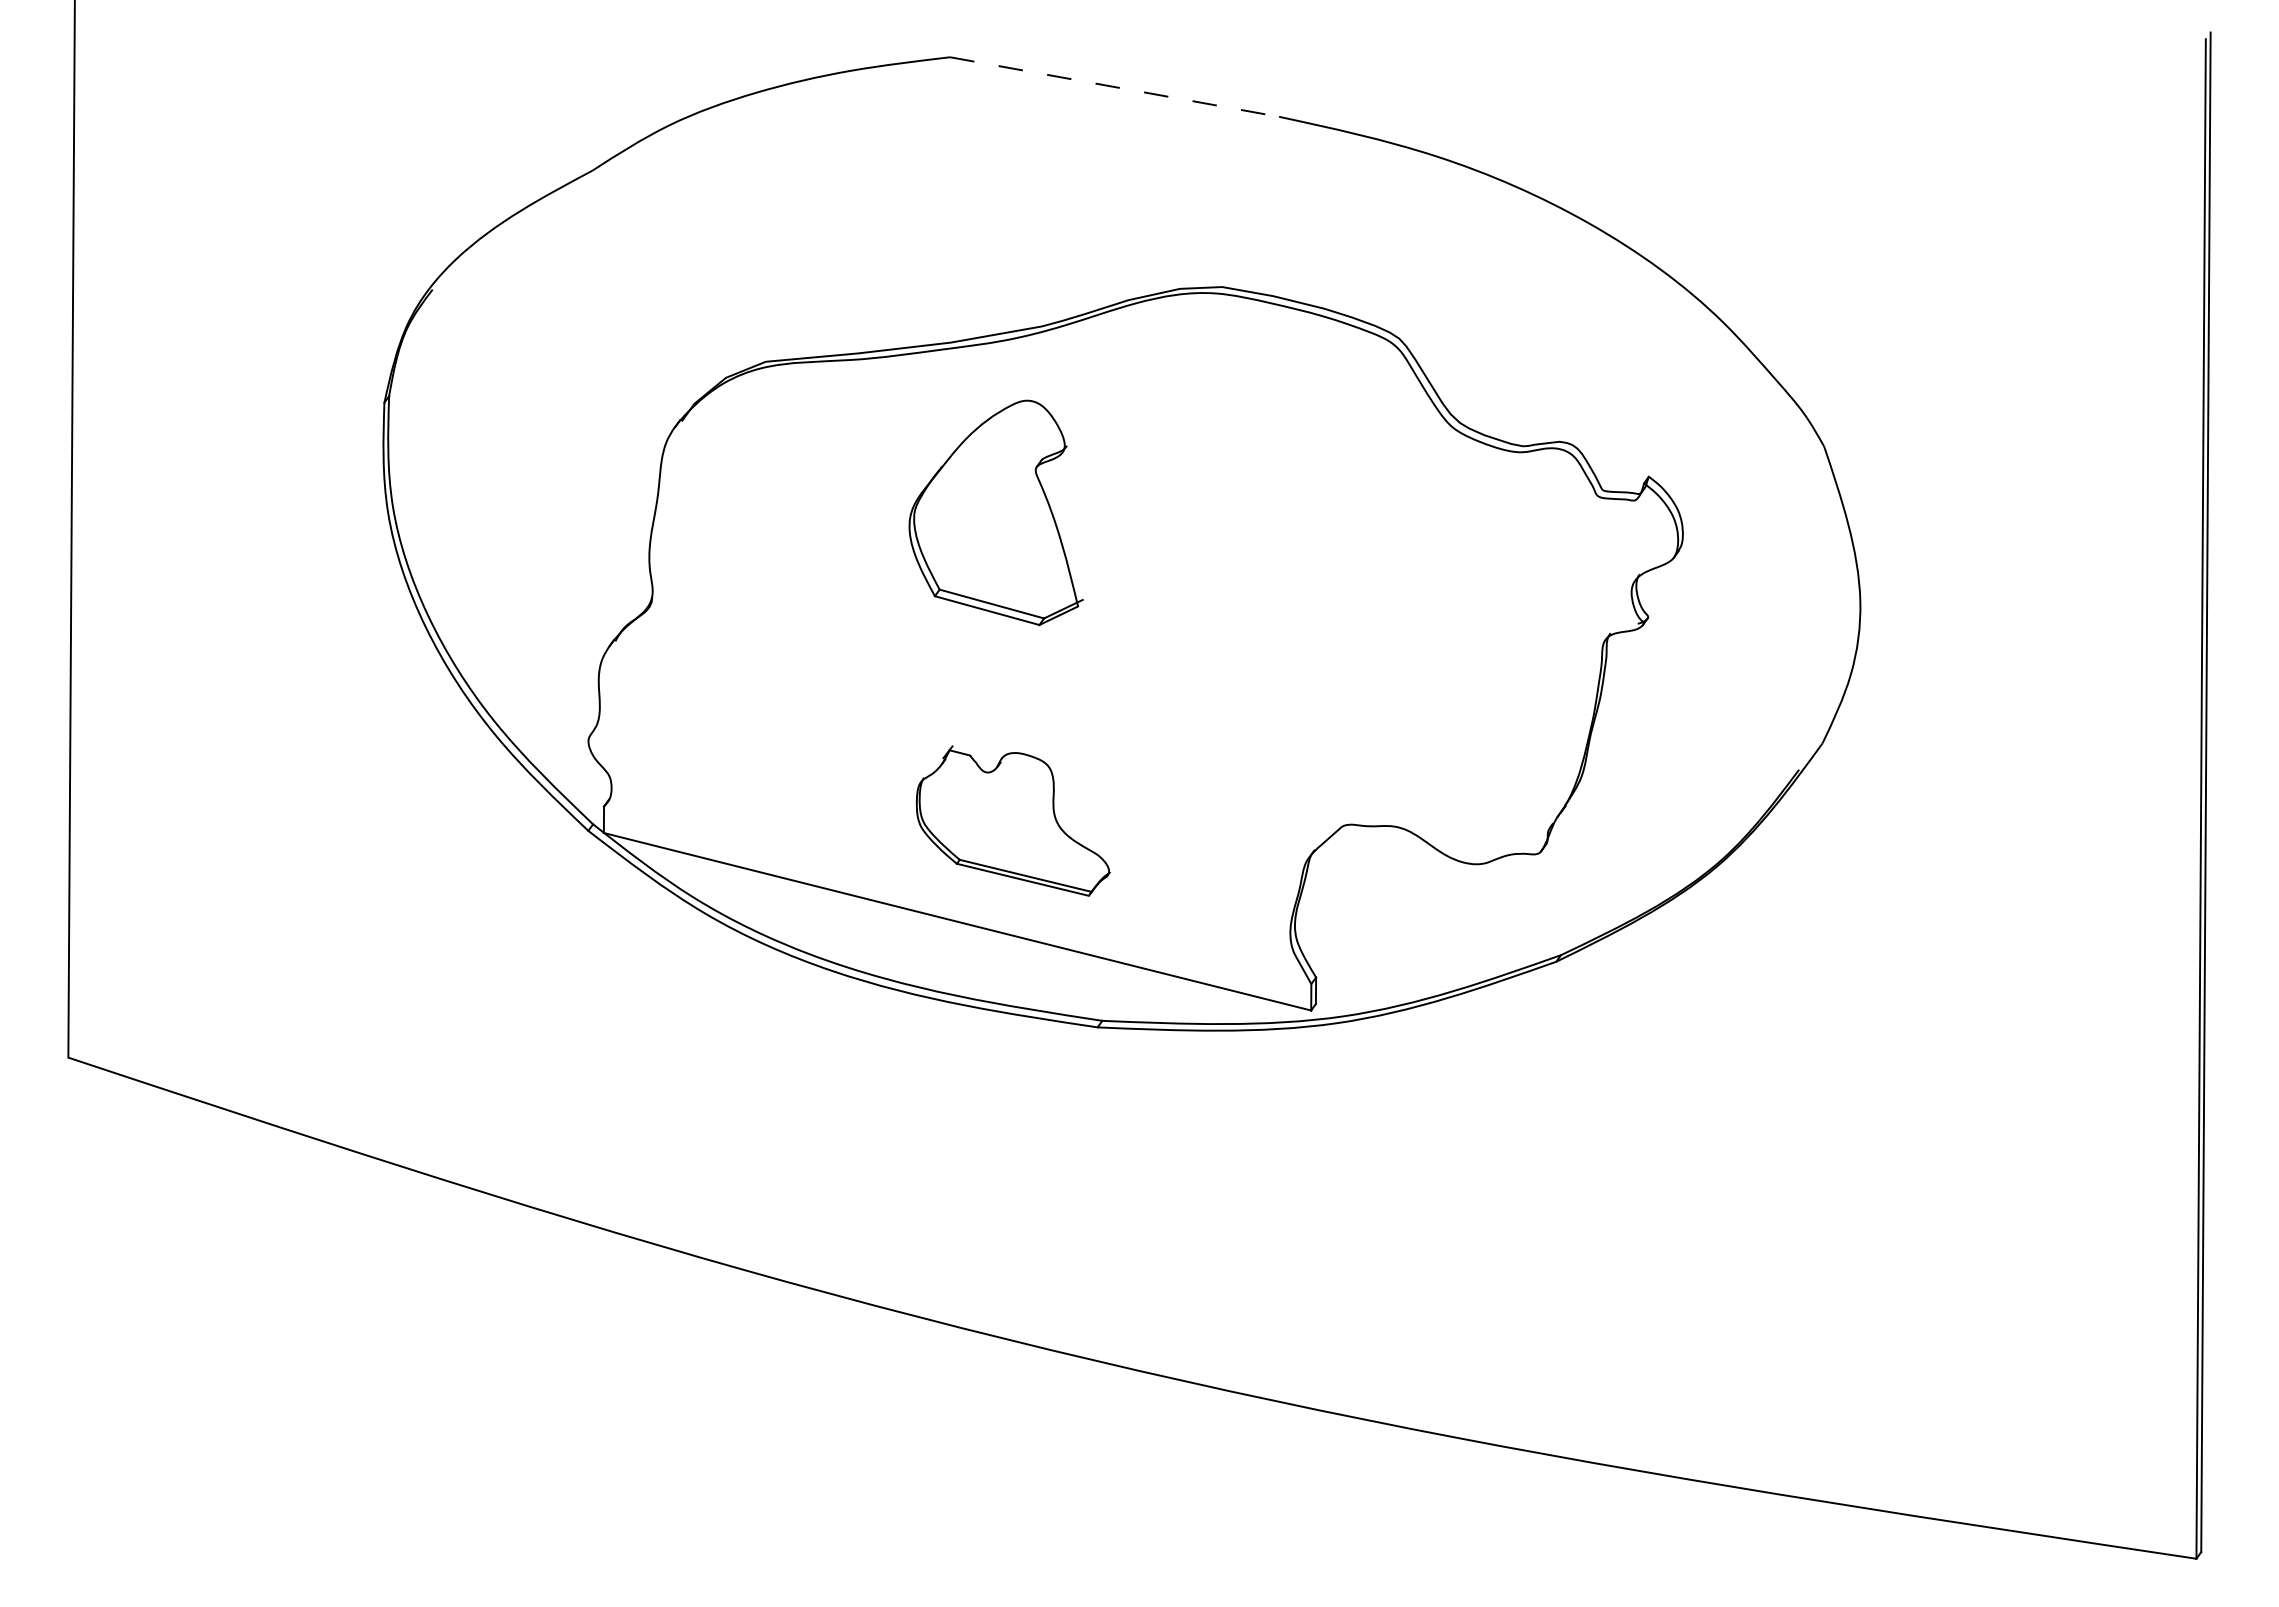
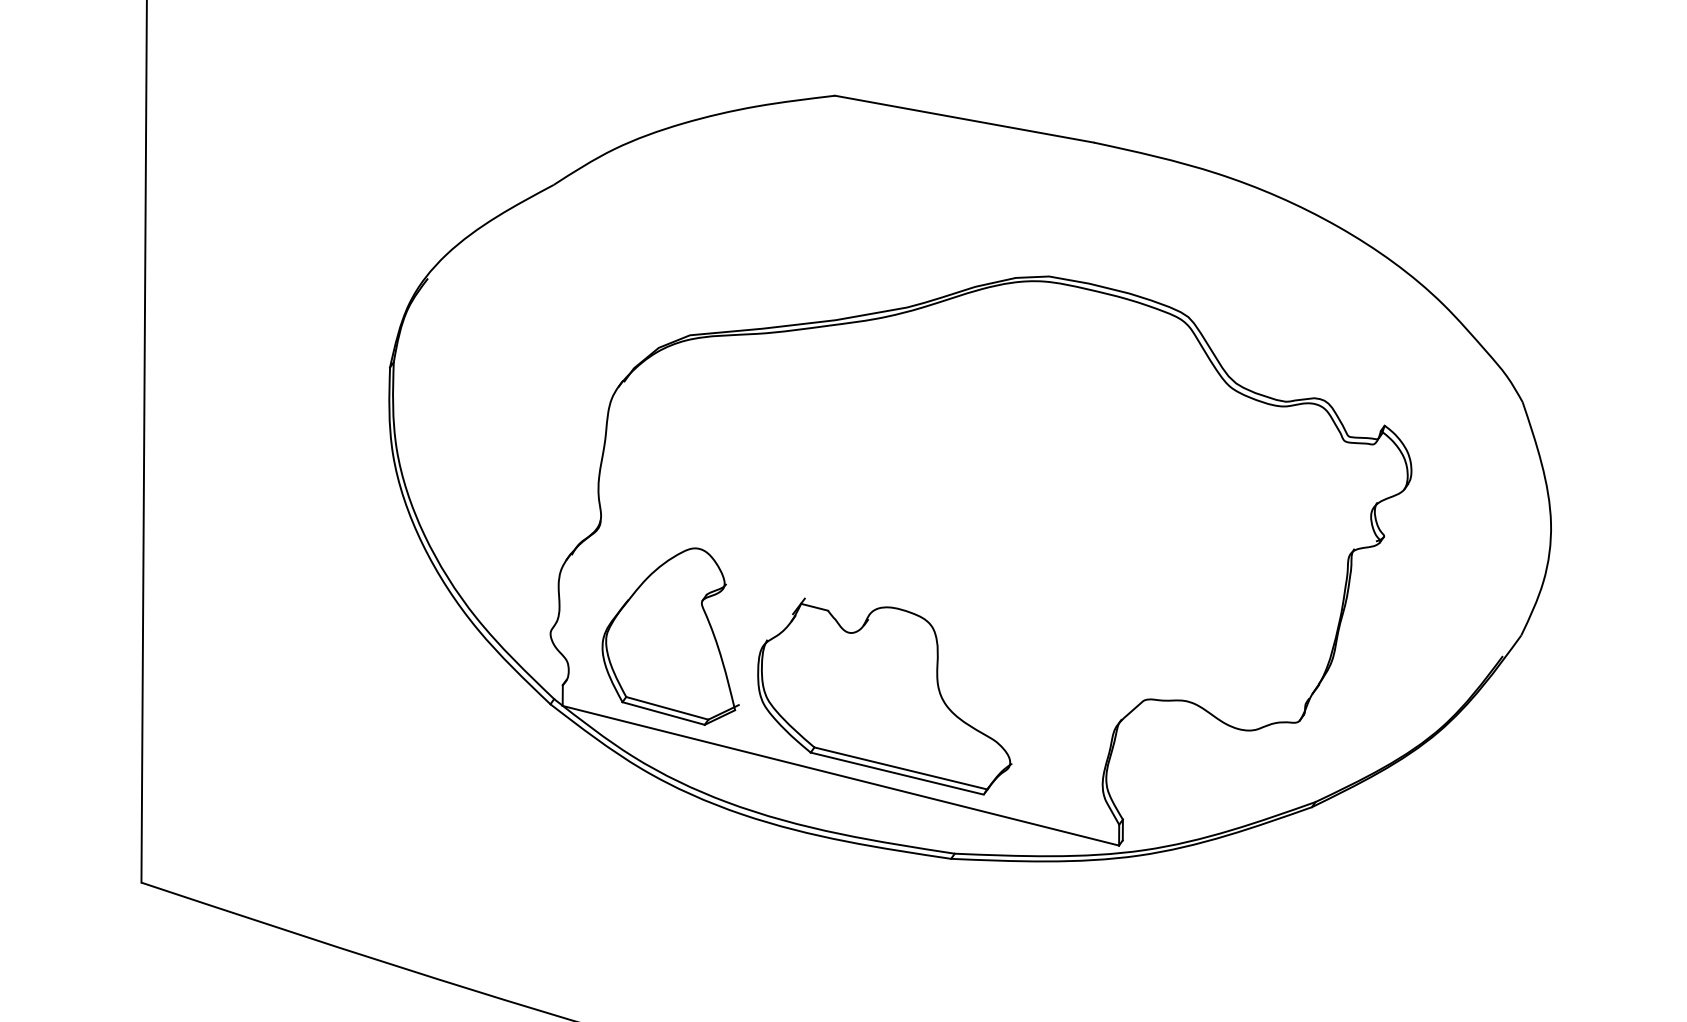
line: (1115, 87) -> (965, 119), dashed -> solid
part: (995, 512) -> (670, 636), moved
part: (1013, 820) -> (884, 696), size x1.67

